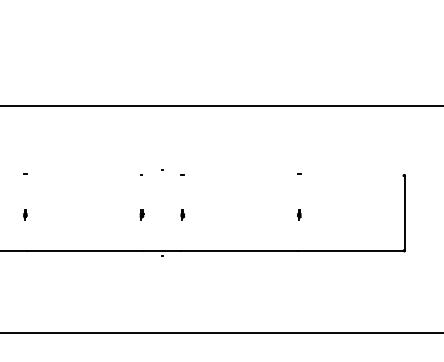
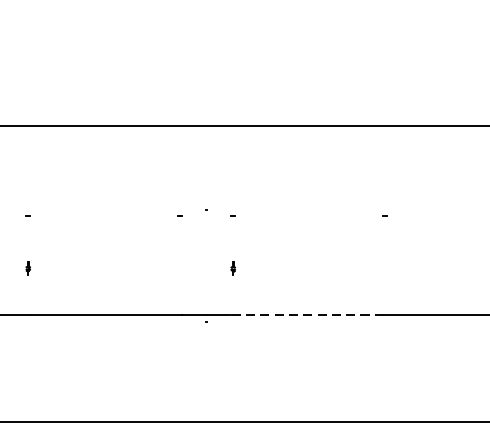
part: (141, 214) -> (179, 267), removed
part: (299, 214) -> (385, 267), removed
line: (240, 250) -> (308, 314), solid -> dashed

